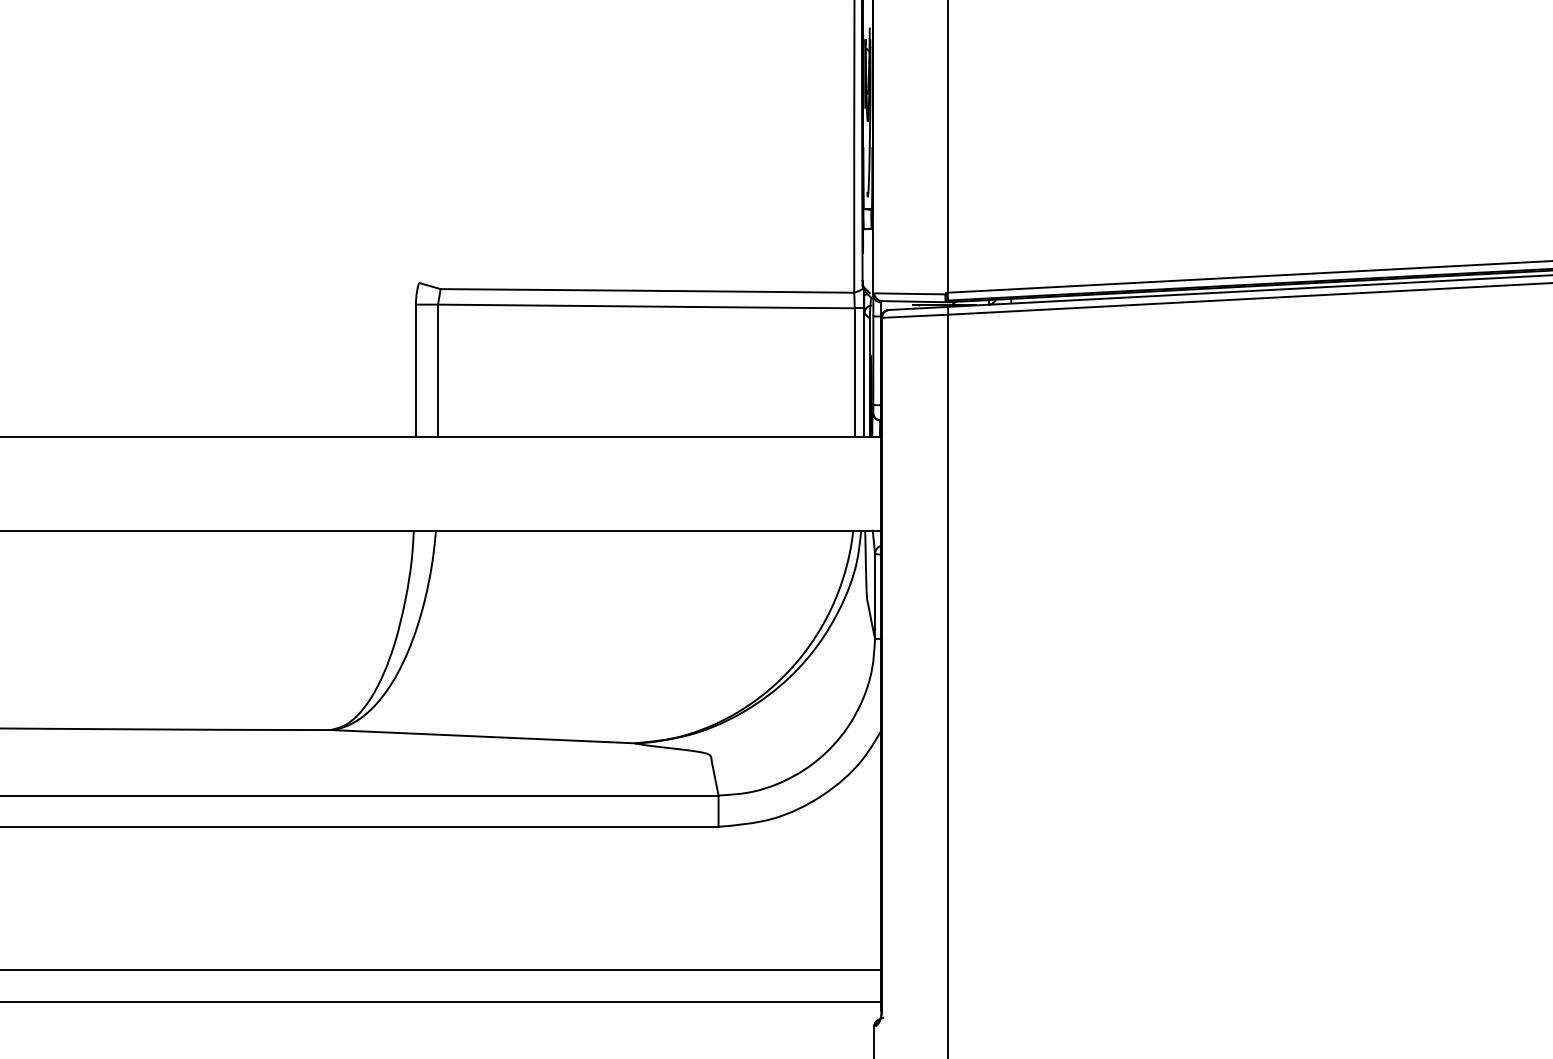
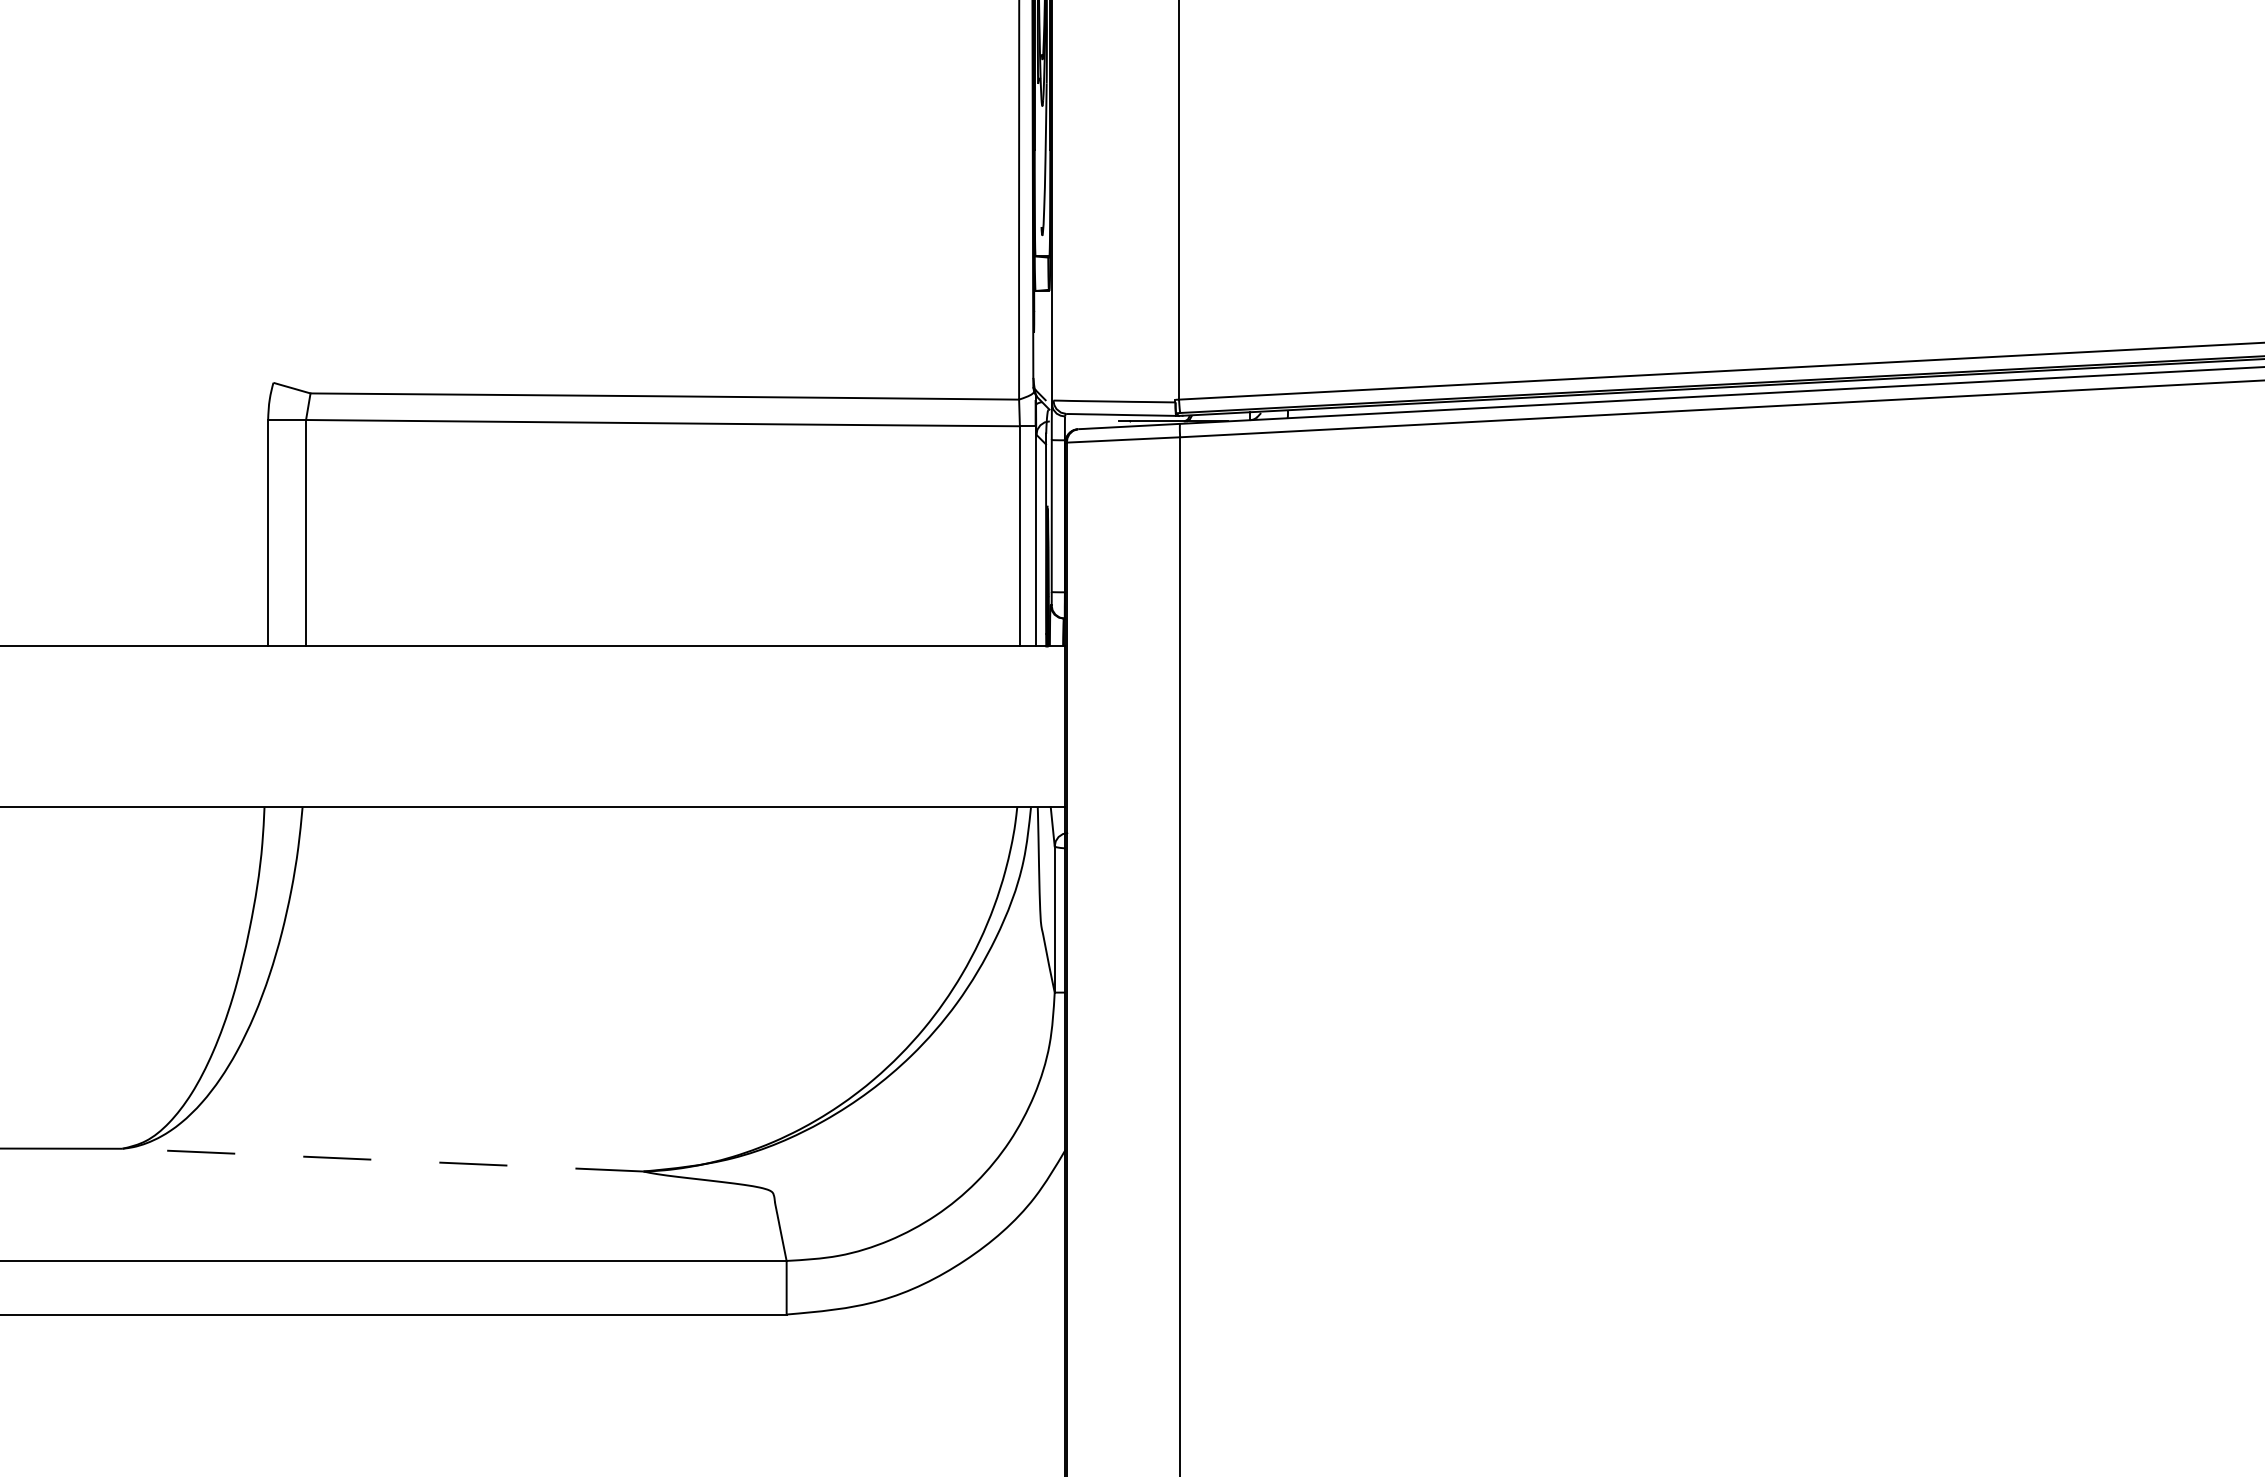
line: (482, 736) -> (382, 1159), solid -> dashed

